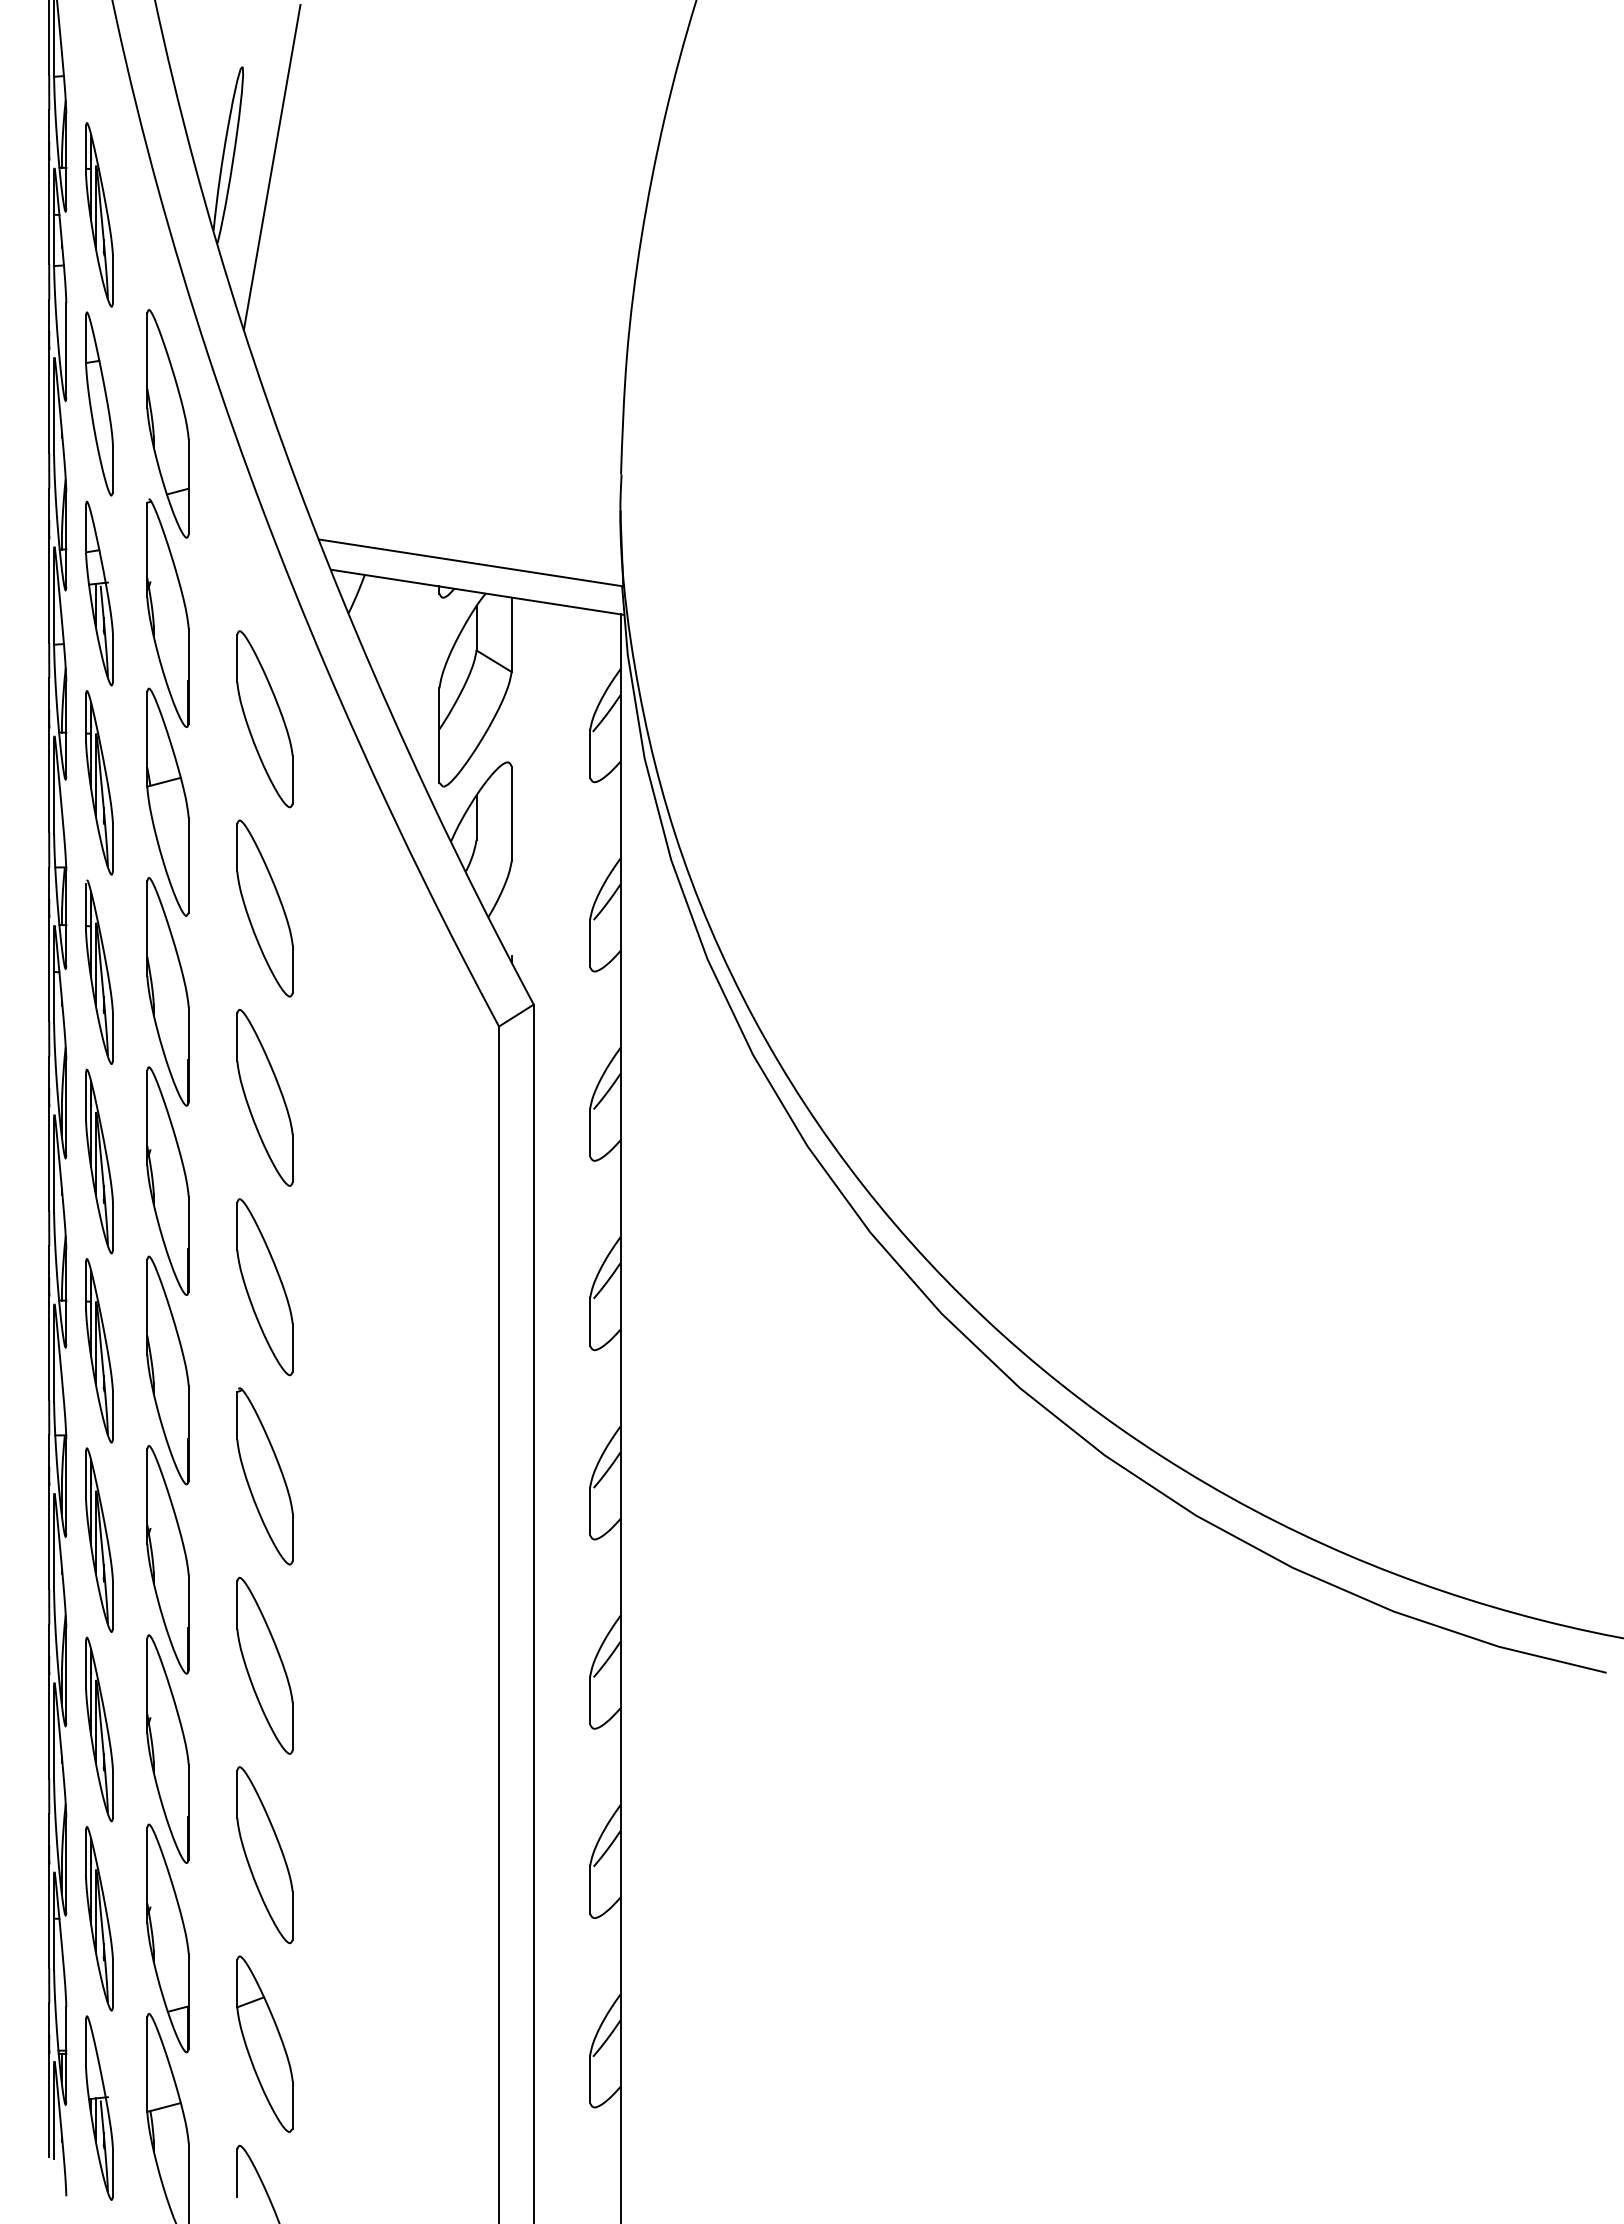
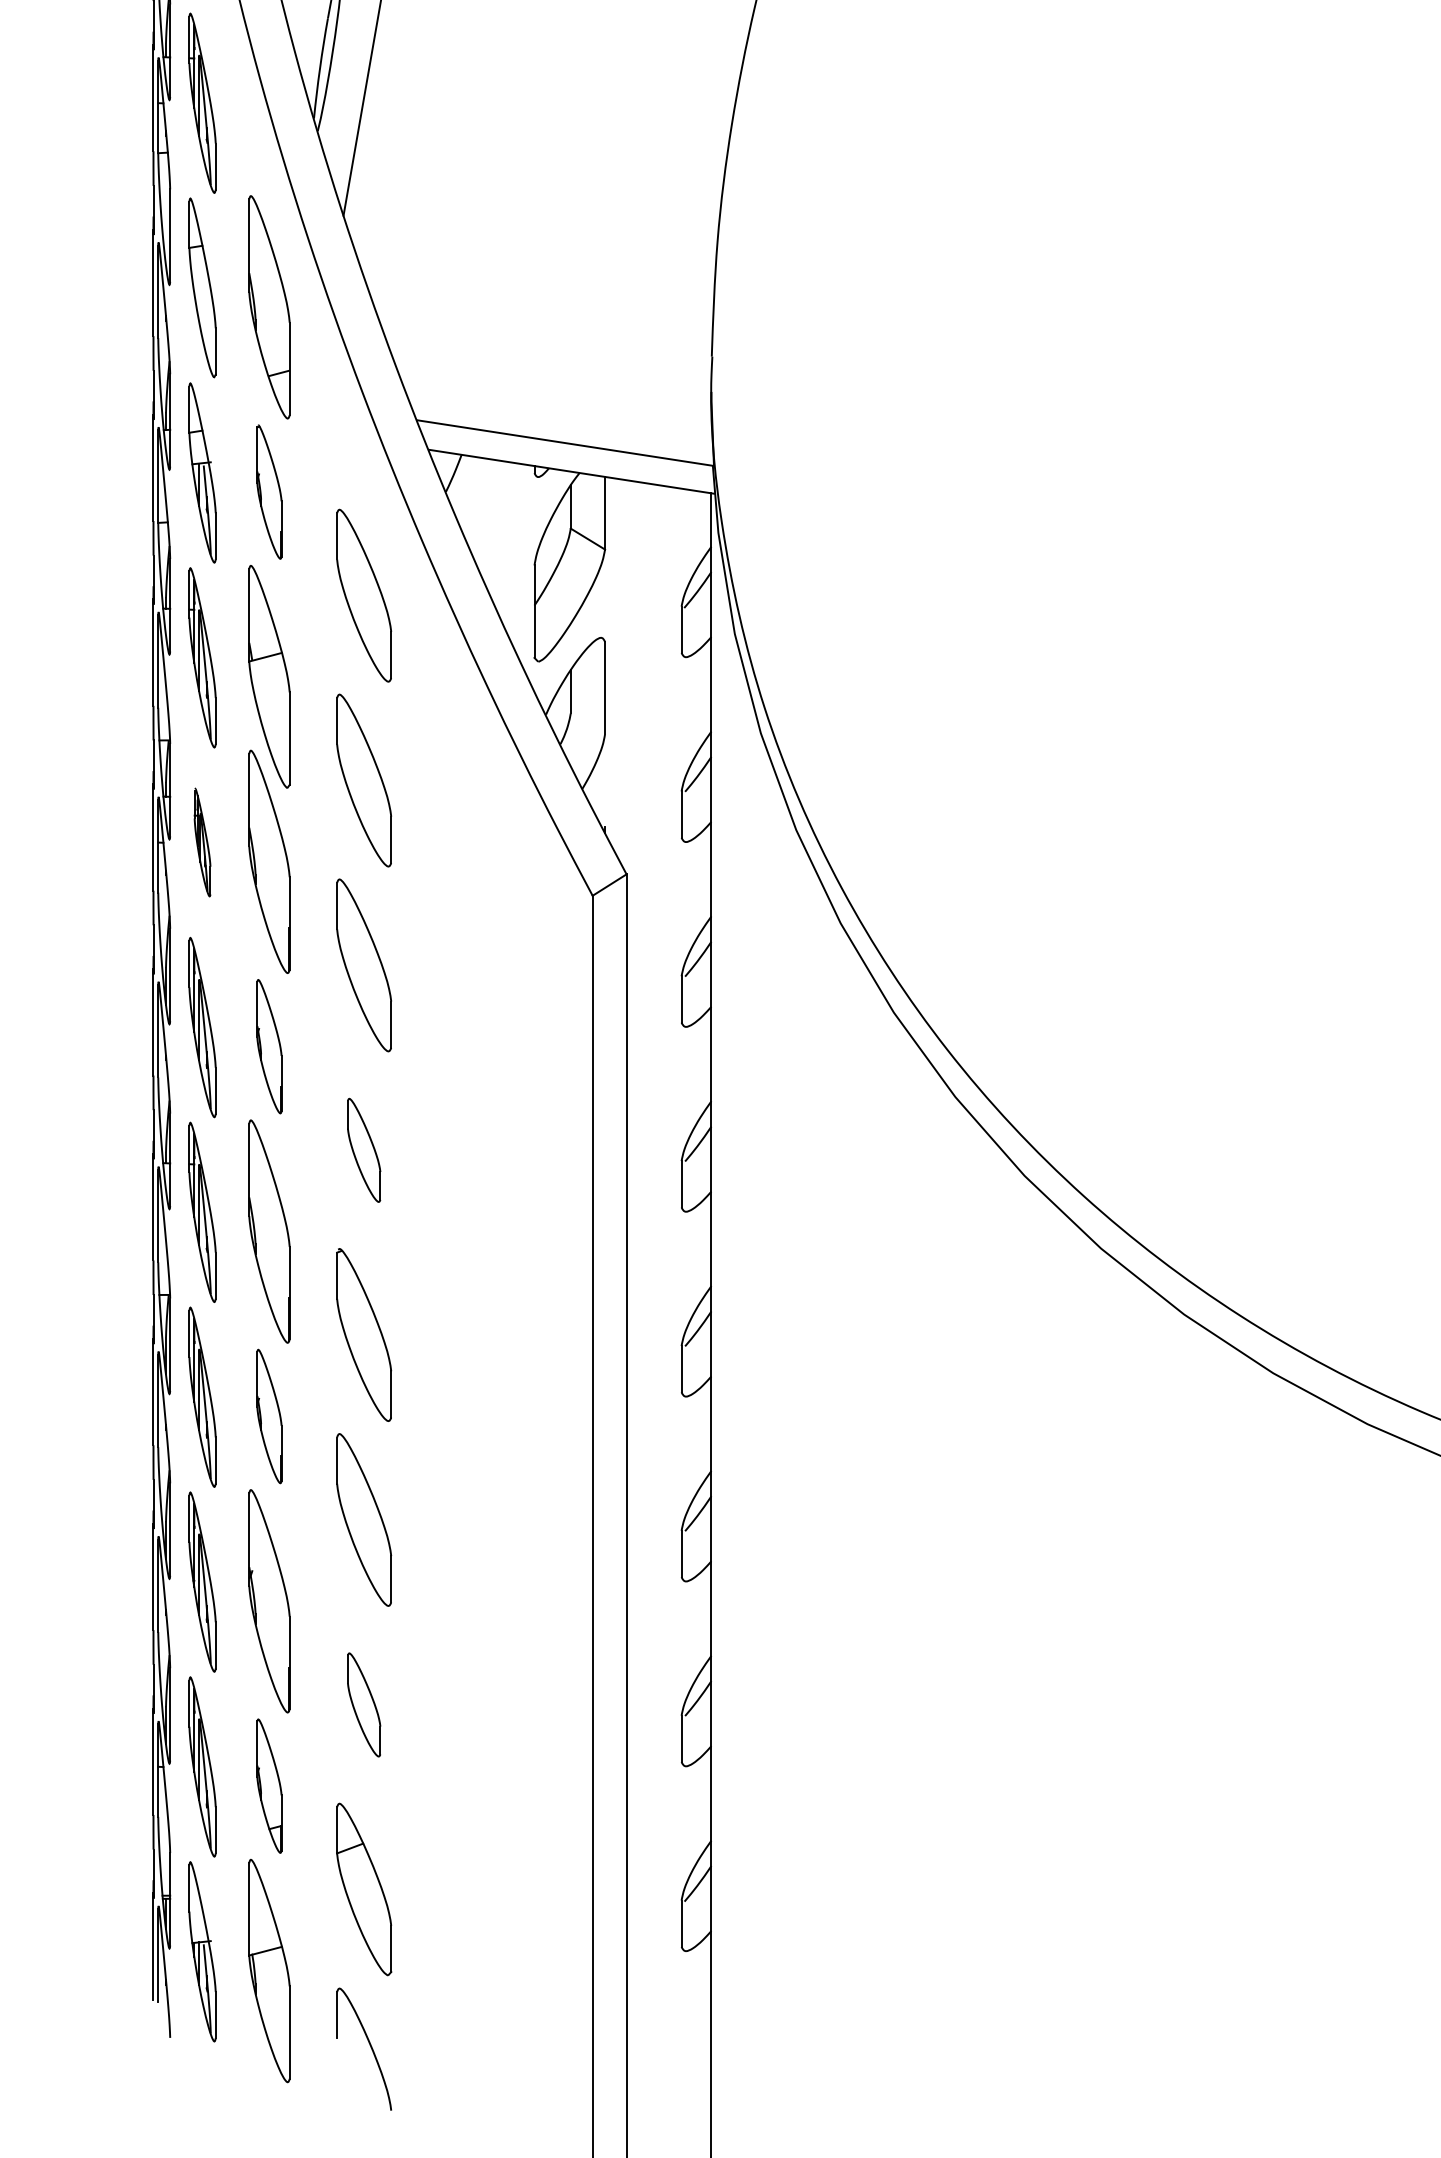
part: (167, 612) -> (268, 491), size x0.6
part: (99, 971) -> (202, 842), size x0.6
part: (167, 1180) -> (268, 1046), size x0.6
part: (264, 1287) -> (363, 1150), size x0.6
part: (167, 1559) -> (268, 1416), size x0.6
part: (264, 1855) -> (363, 1705), size x0.6
part: (167, 1938) -> (268, 1786), size x0.6

